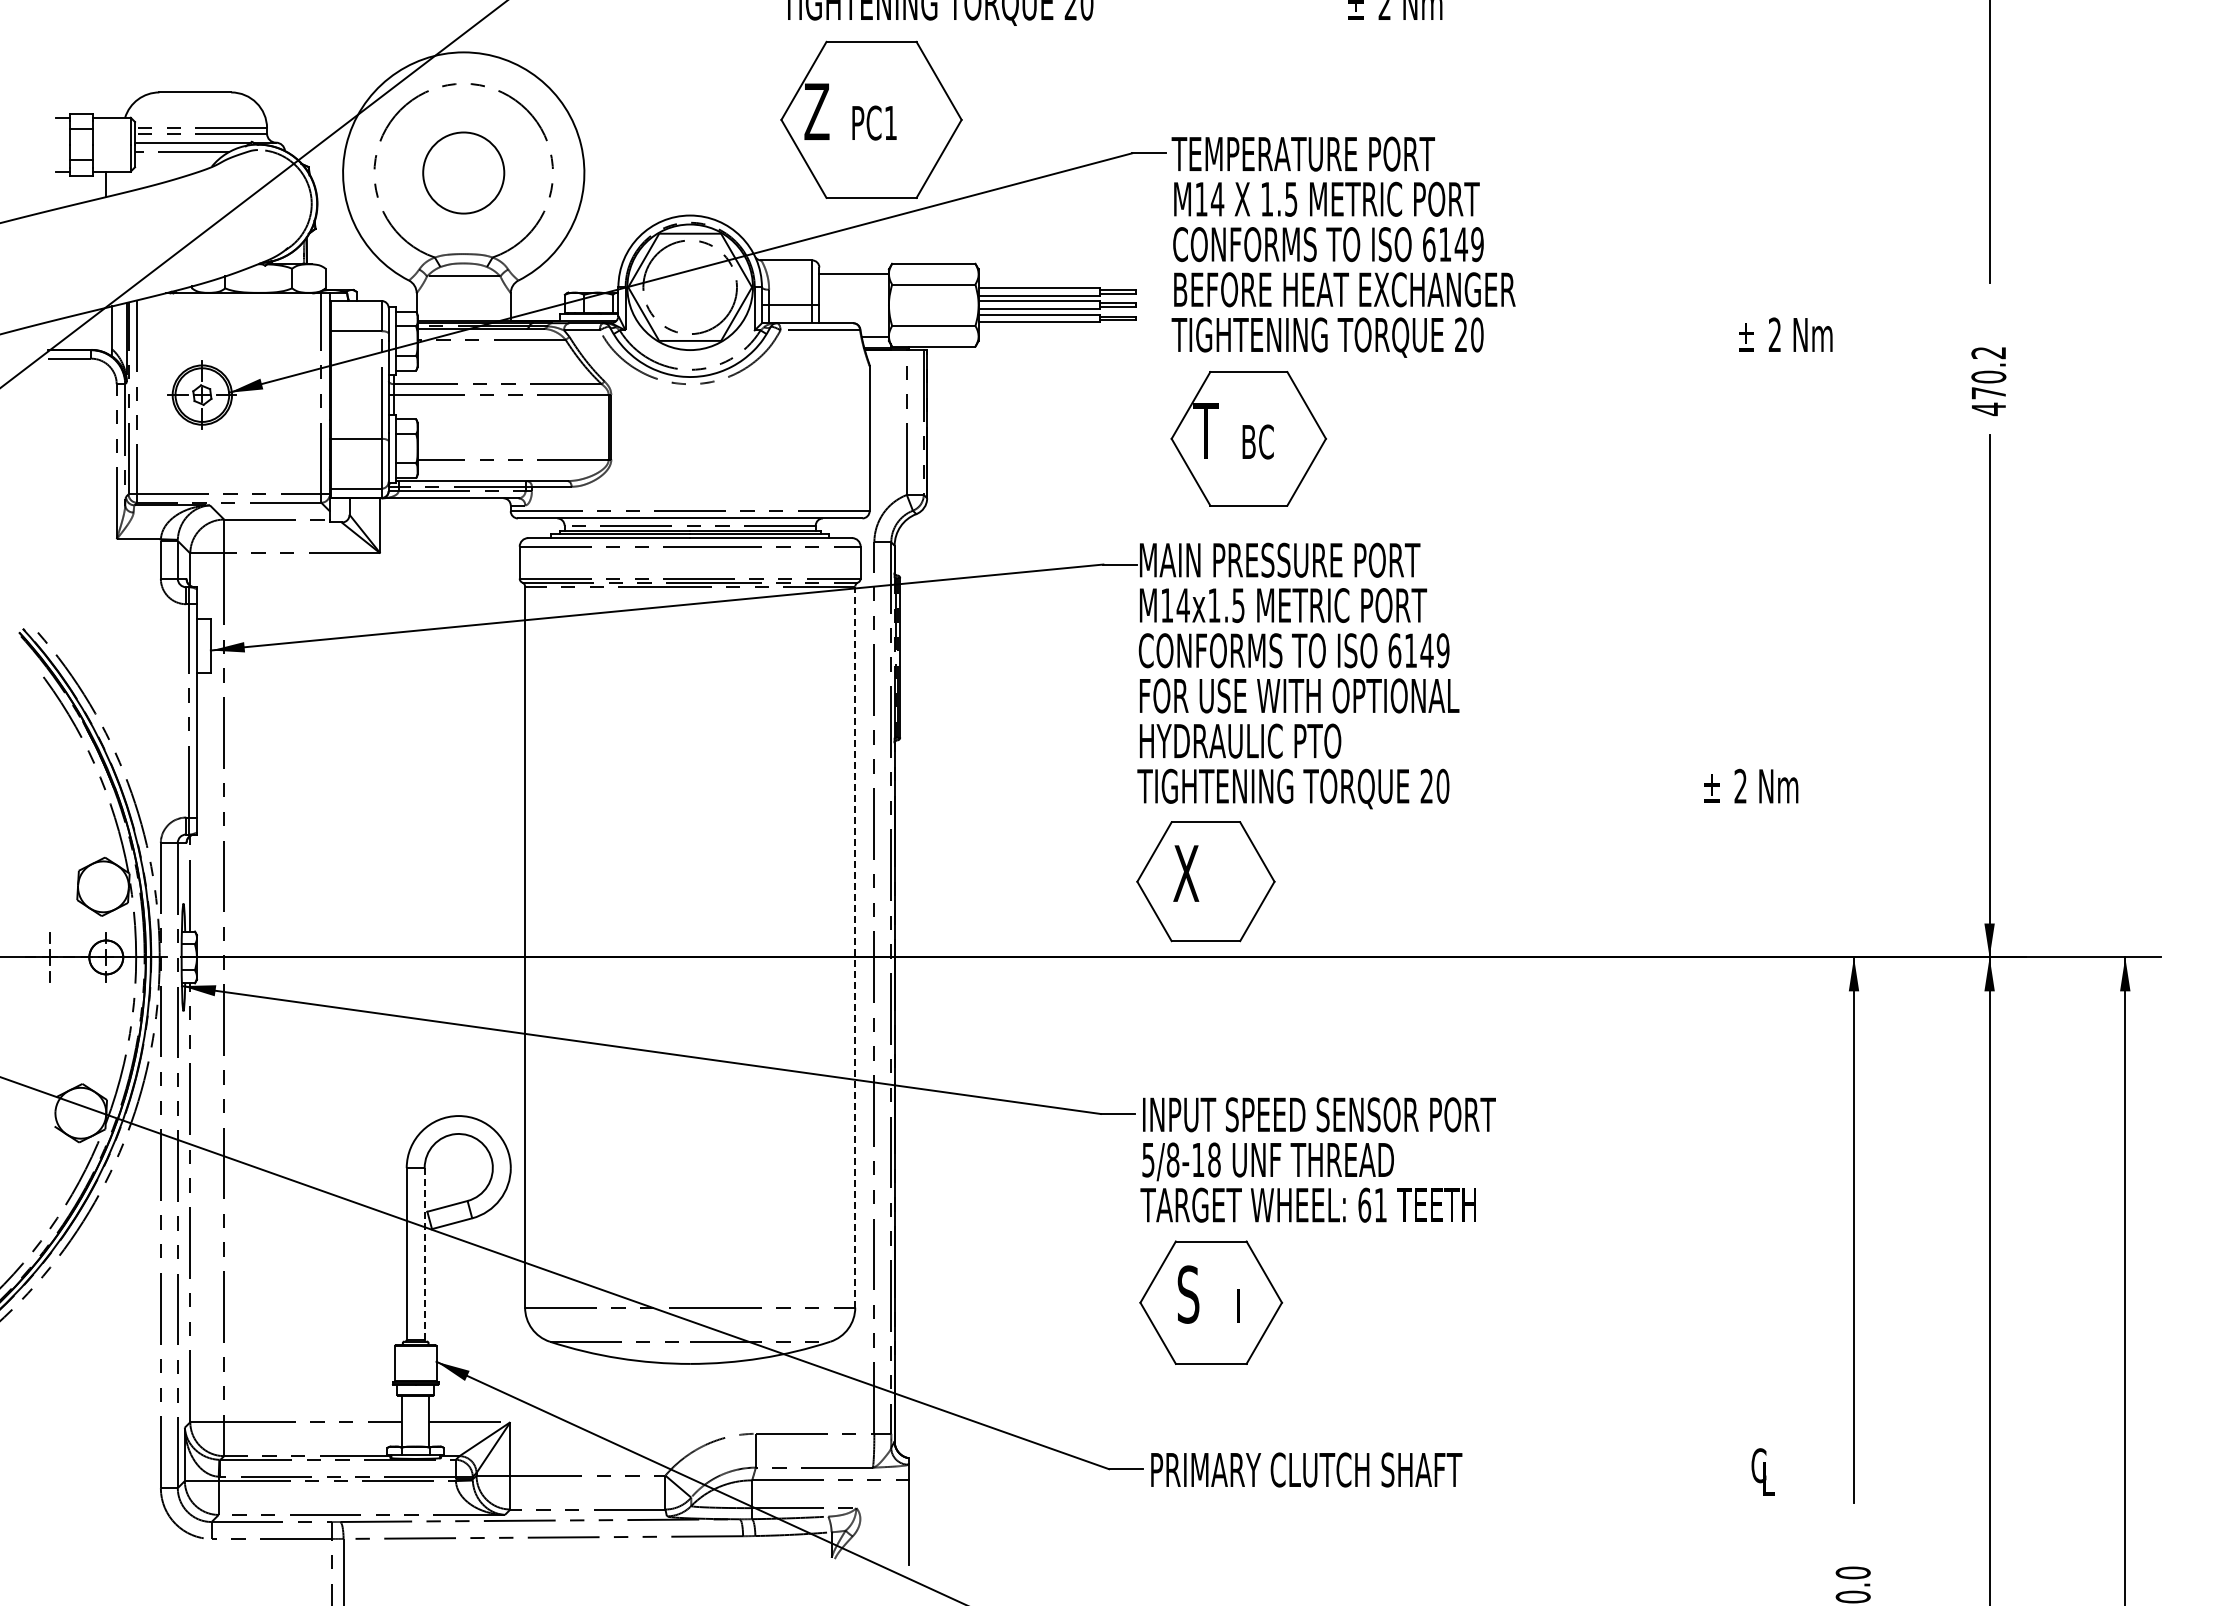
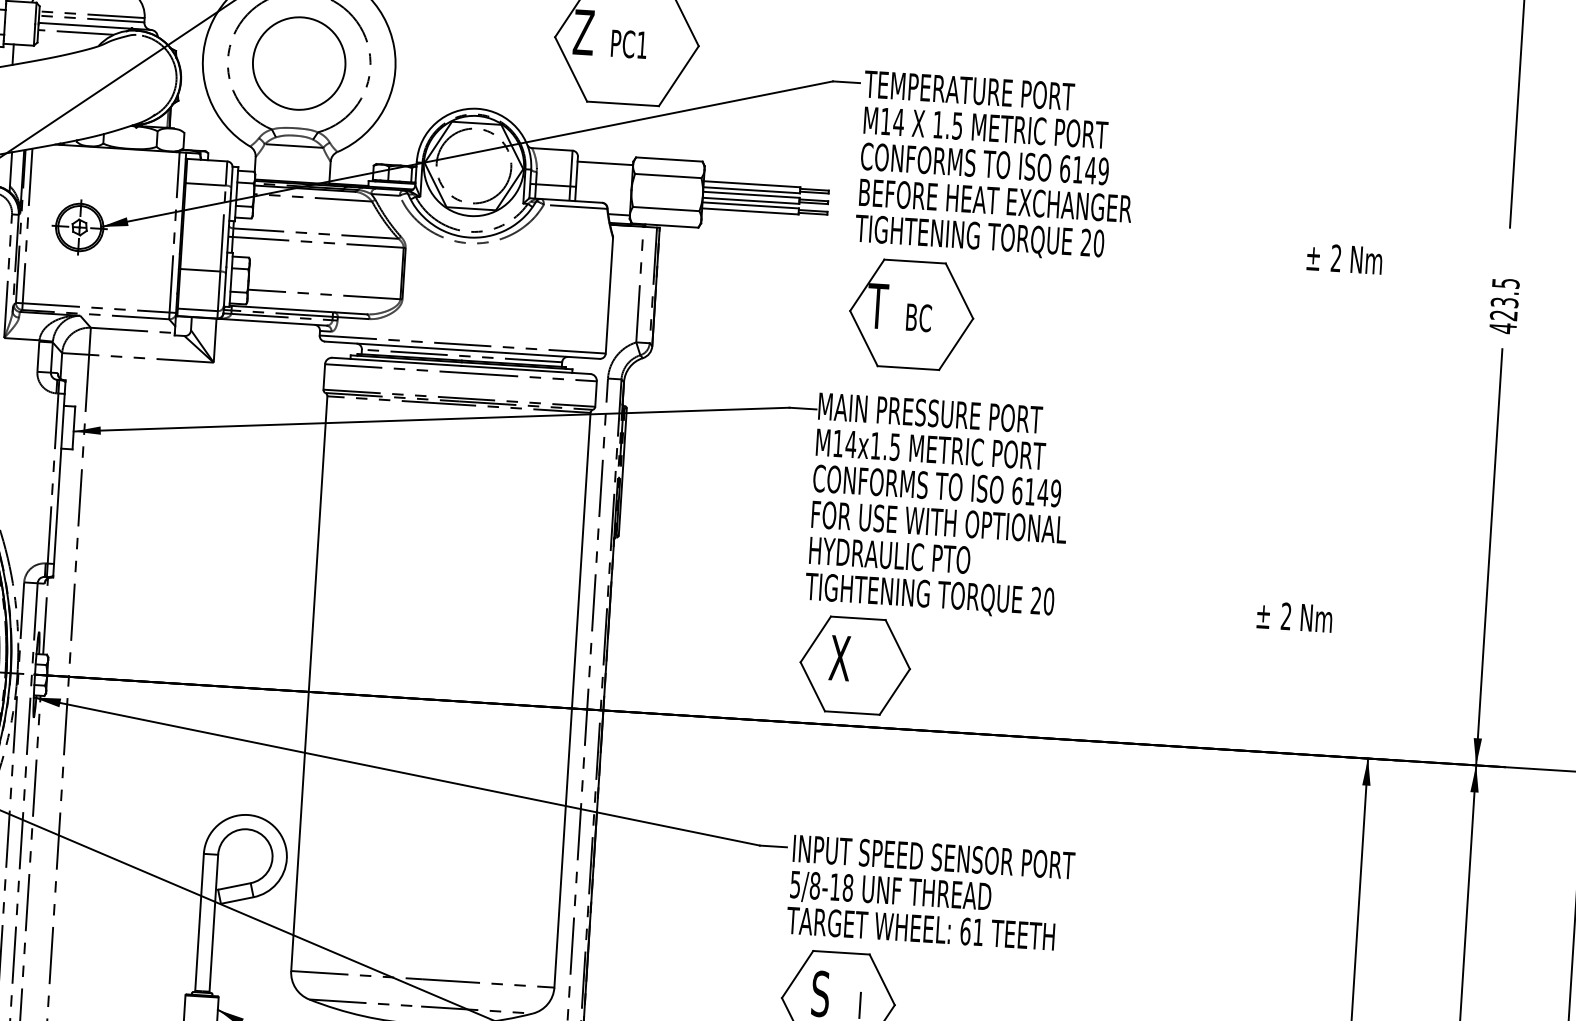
circle: (463, 172) -> (299, 63), size x1.43
text: (1988, 373) -> (1504, 299), 470.2 -> 423.5
line: (855, 946) -> (572, 699), dashed -> solid
line: (424, 1253) -> (213, 922), dashed -> solid

